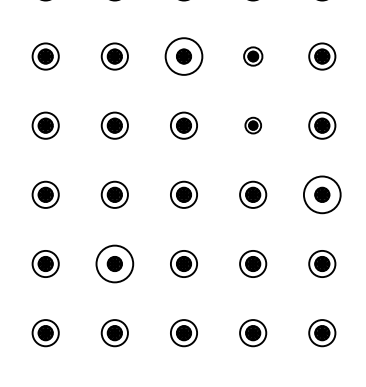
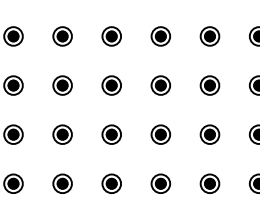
circle: (183, 56) -> (111, 36), size x0.71
part: (253, 56) -> (161, 36), size x1.43
part: (253, 125) -> (161, 85), size x1.67
circle: (322, 194) -> (210, 134), size x0.71
circle: (114, 263) -> (62, 183), size x0.71

